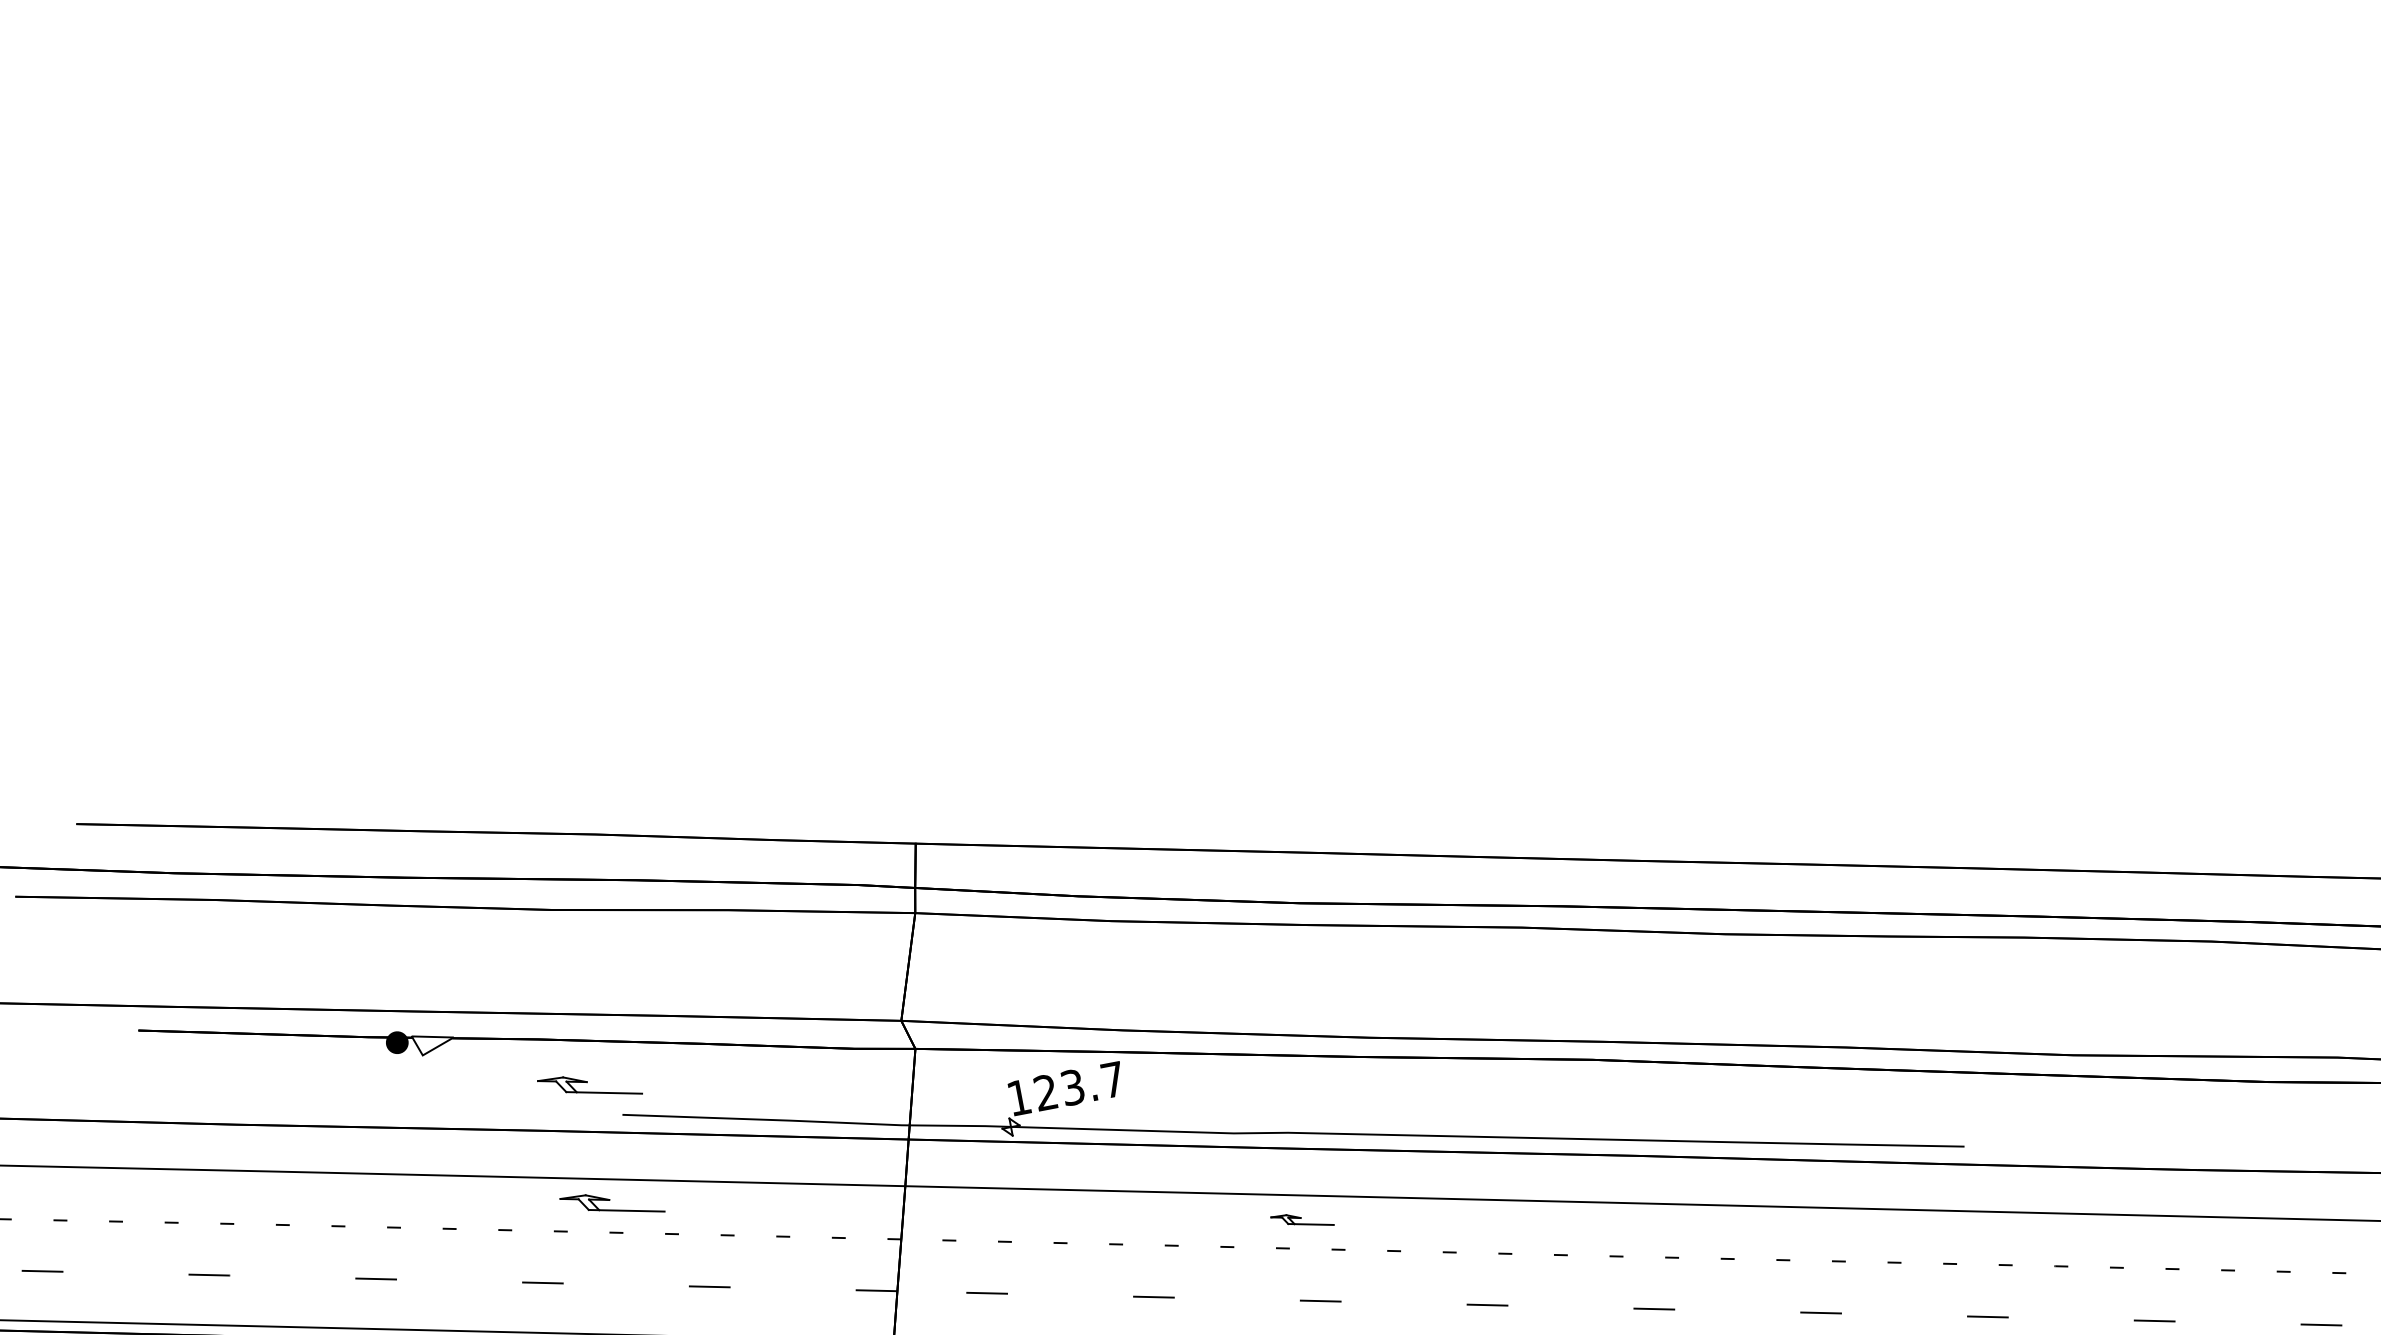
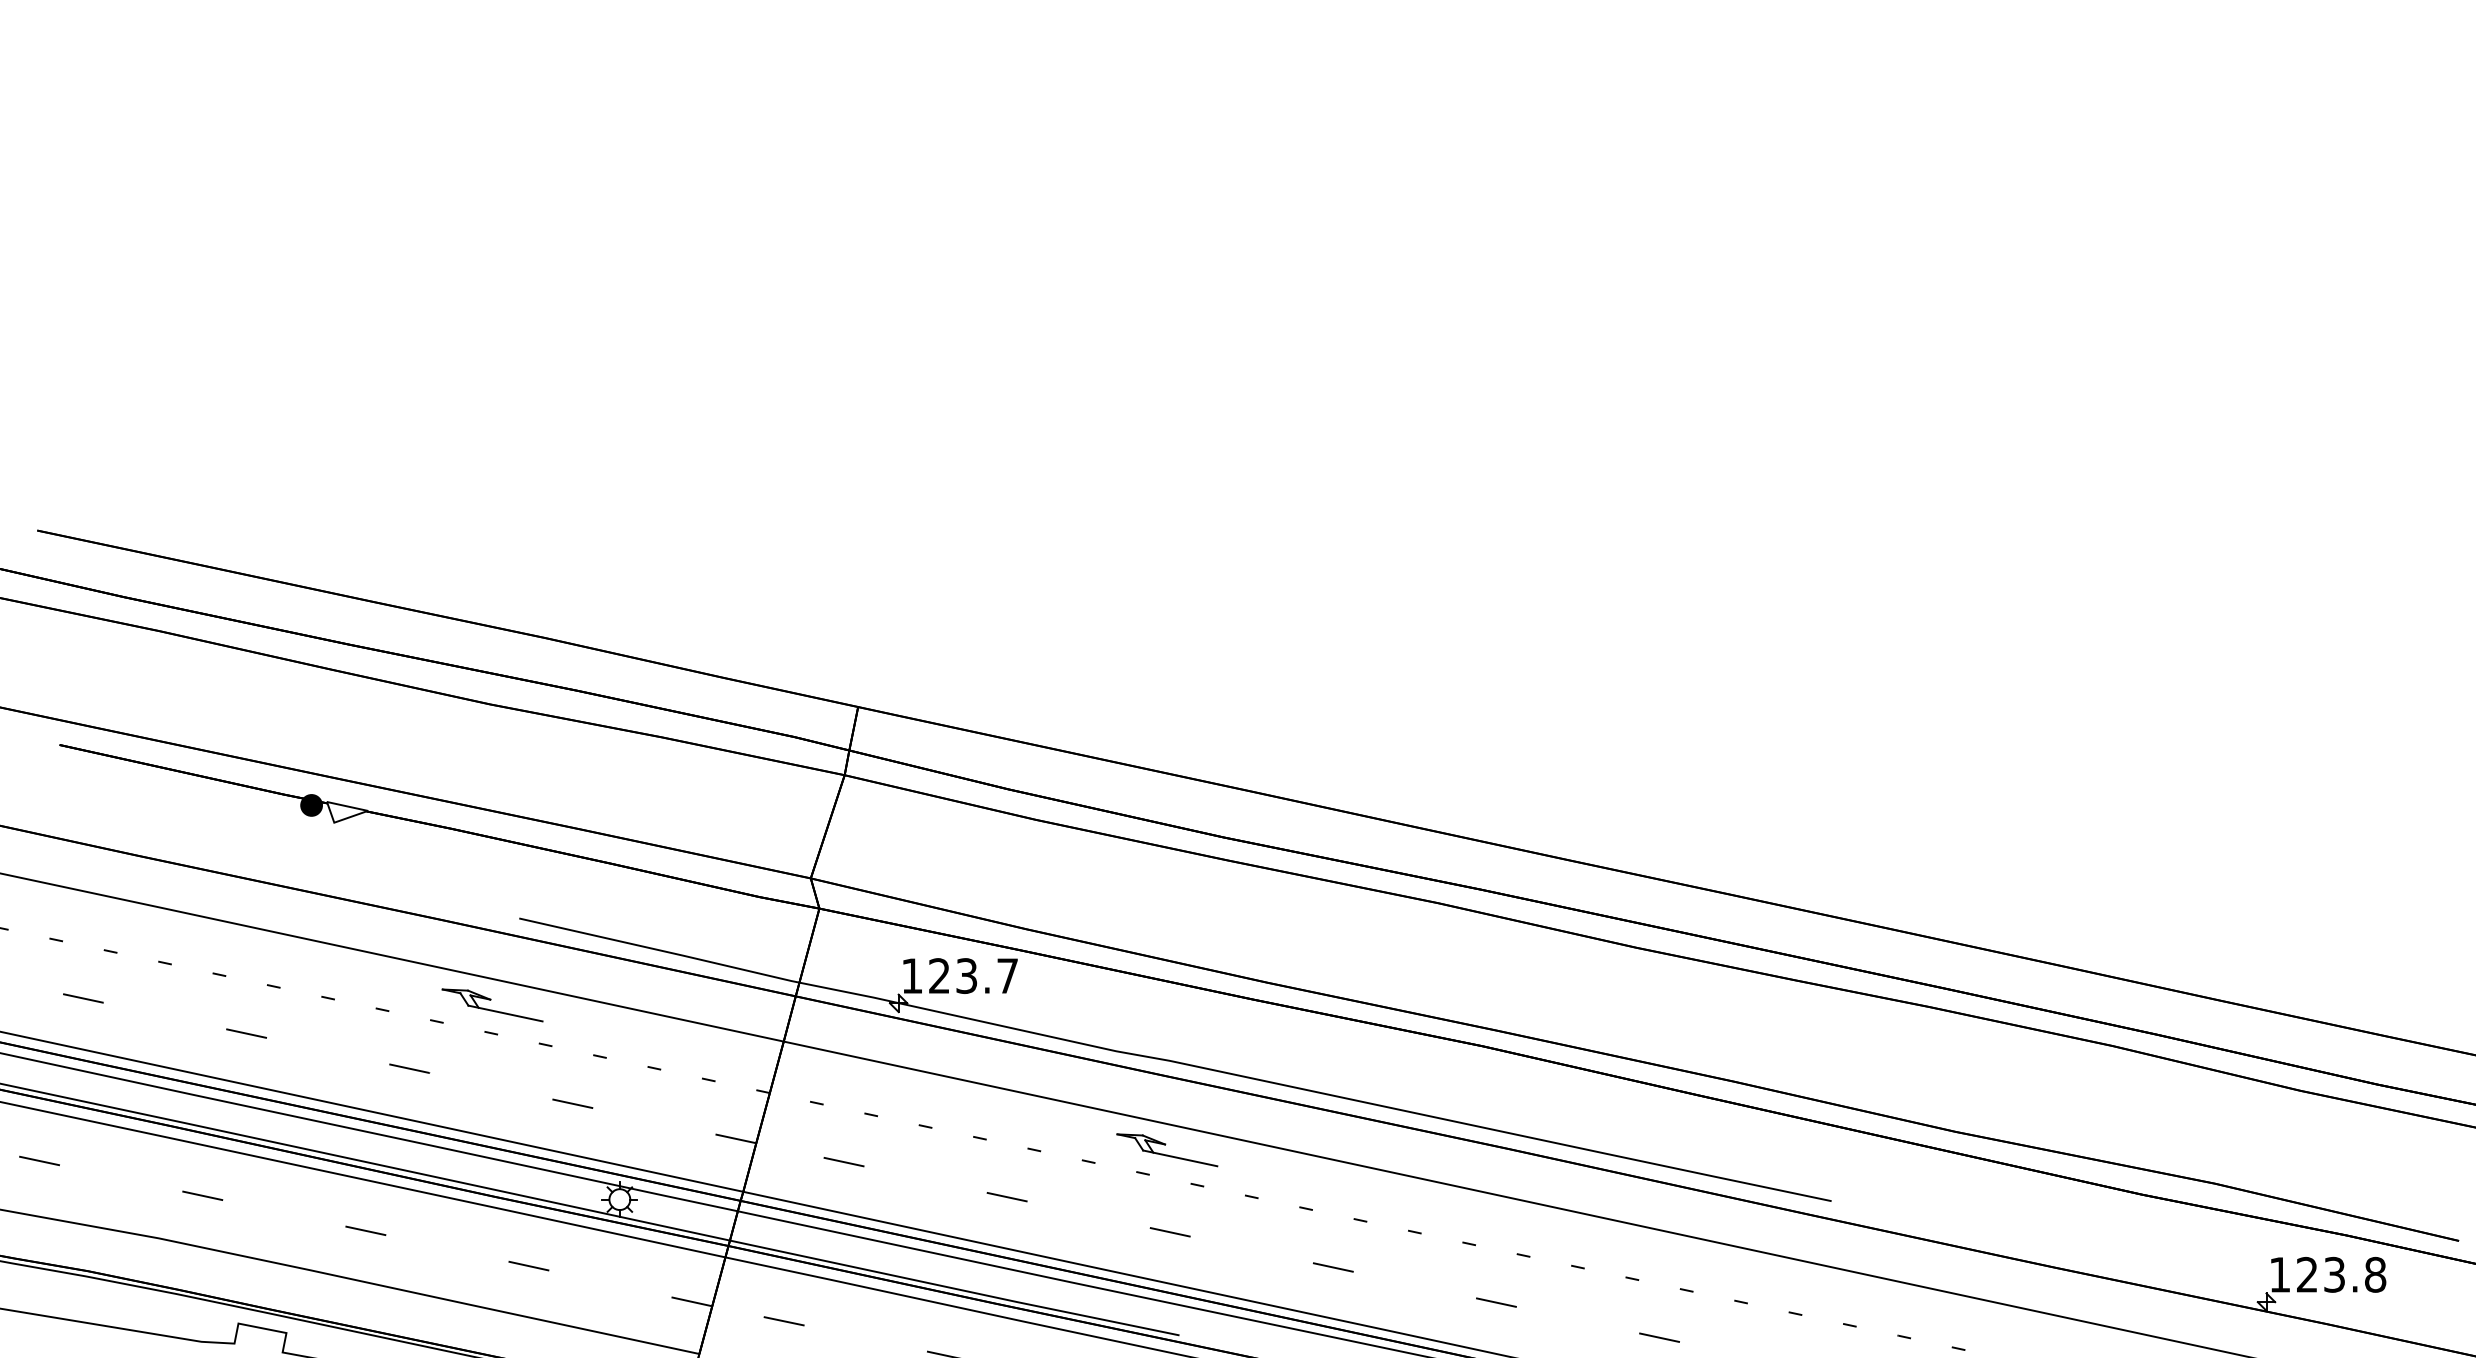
part: (589, 1087) -> (492, 885), removed
part: (1302, 1221) -> (1167, 1150), size x1.67

